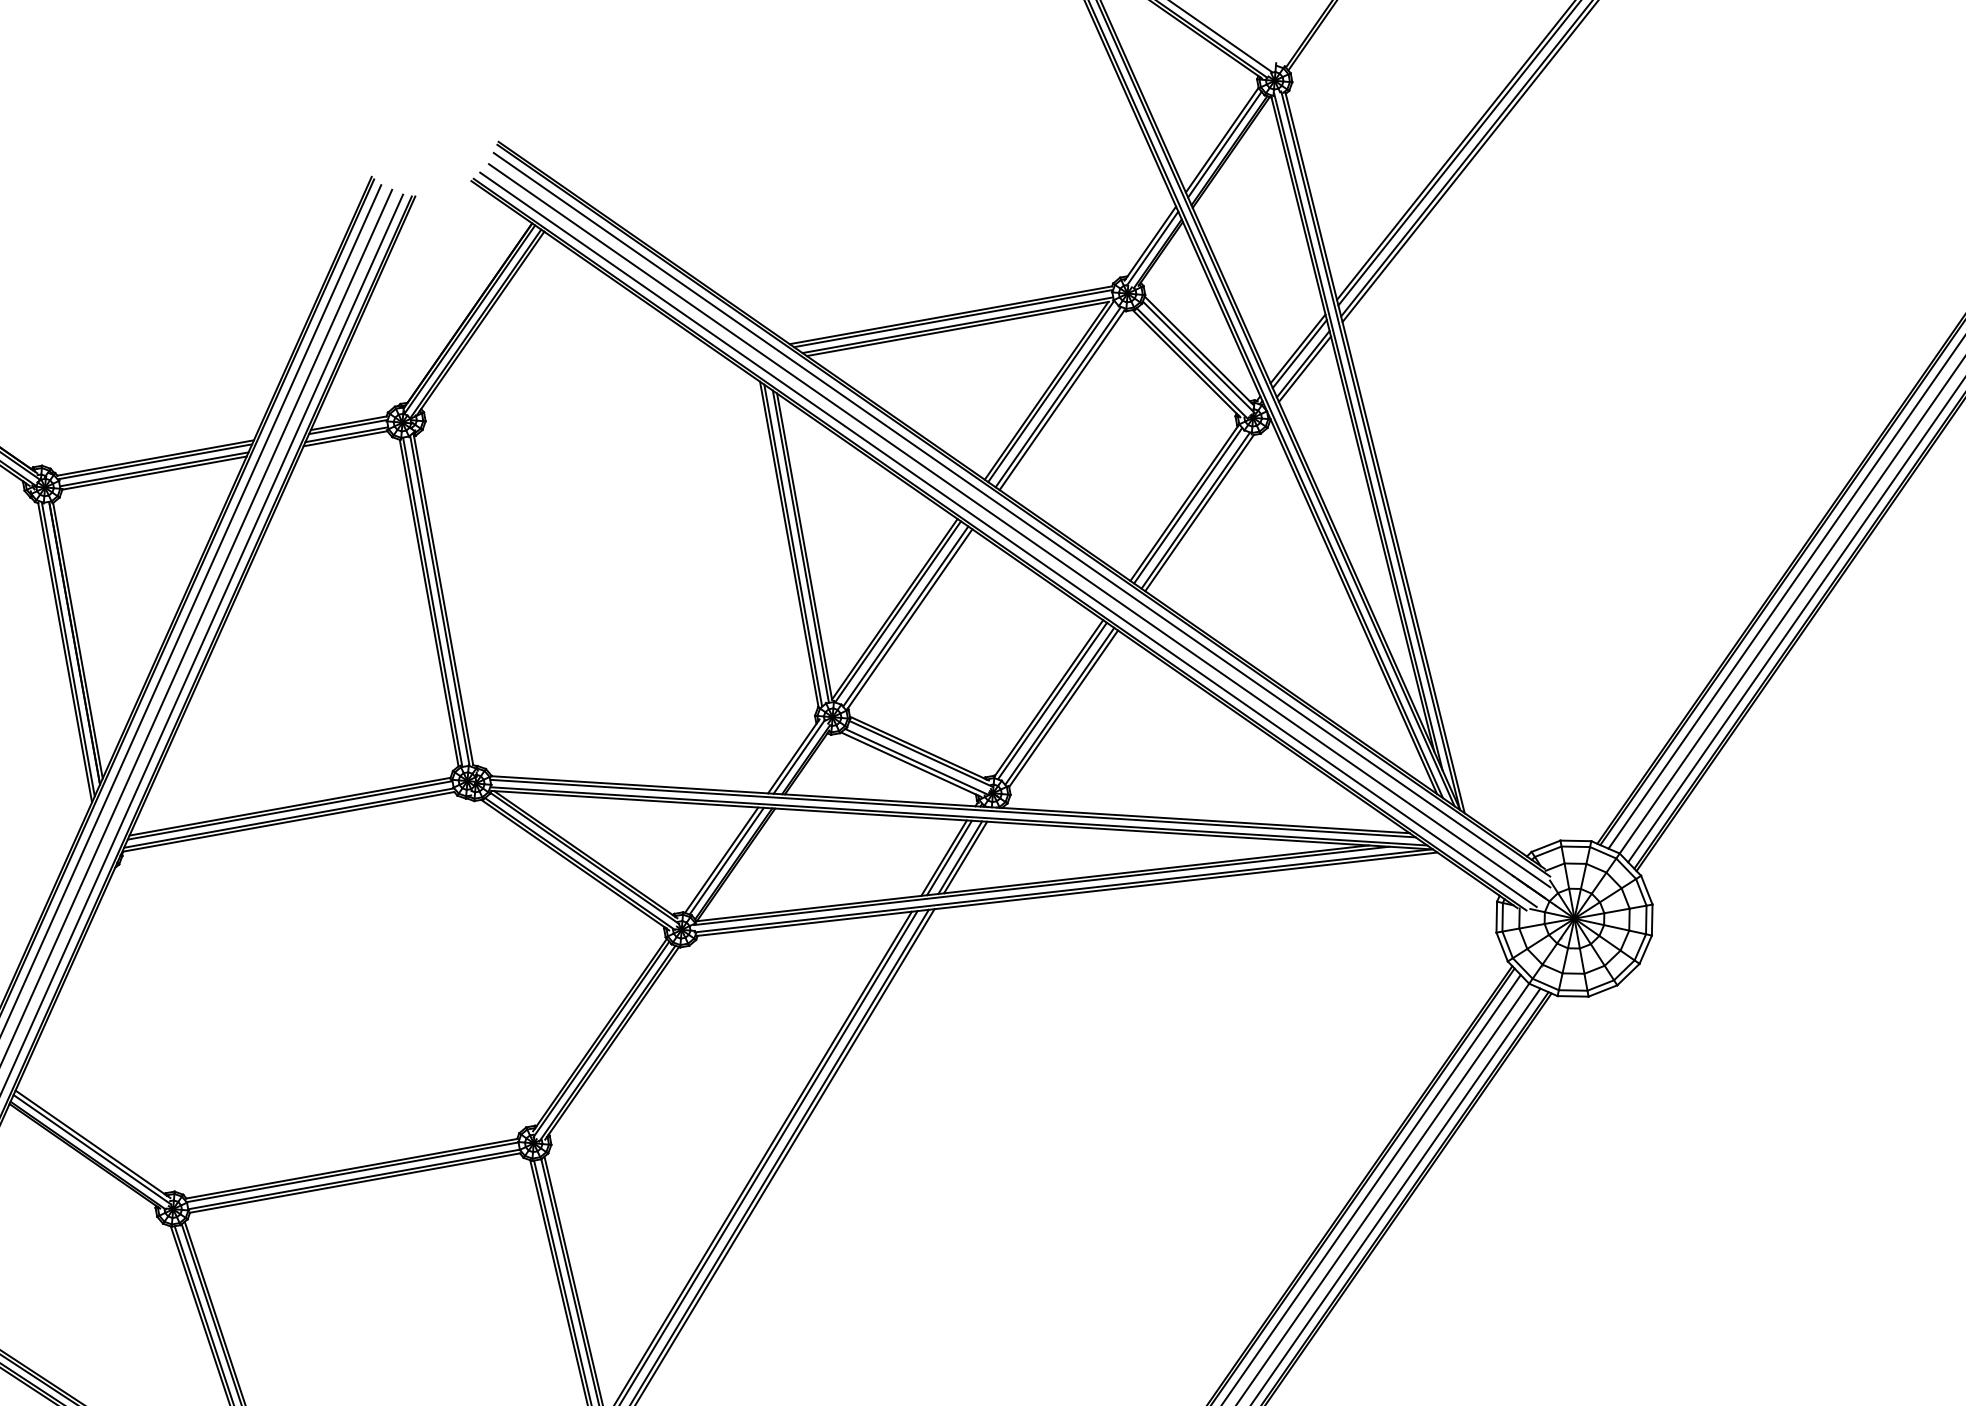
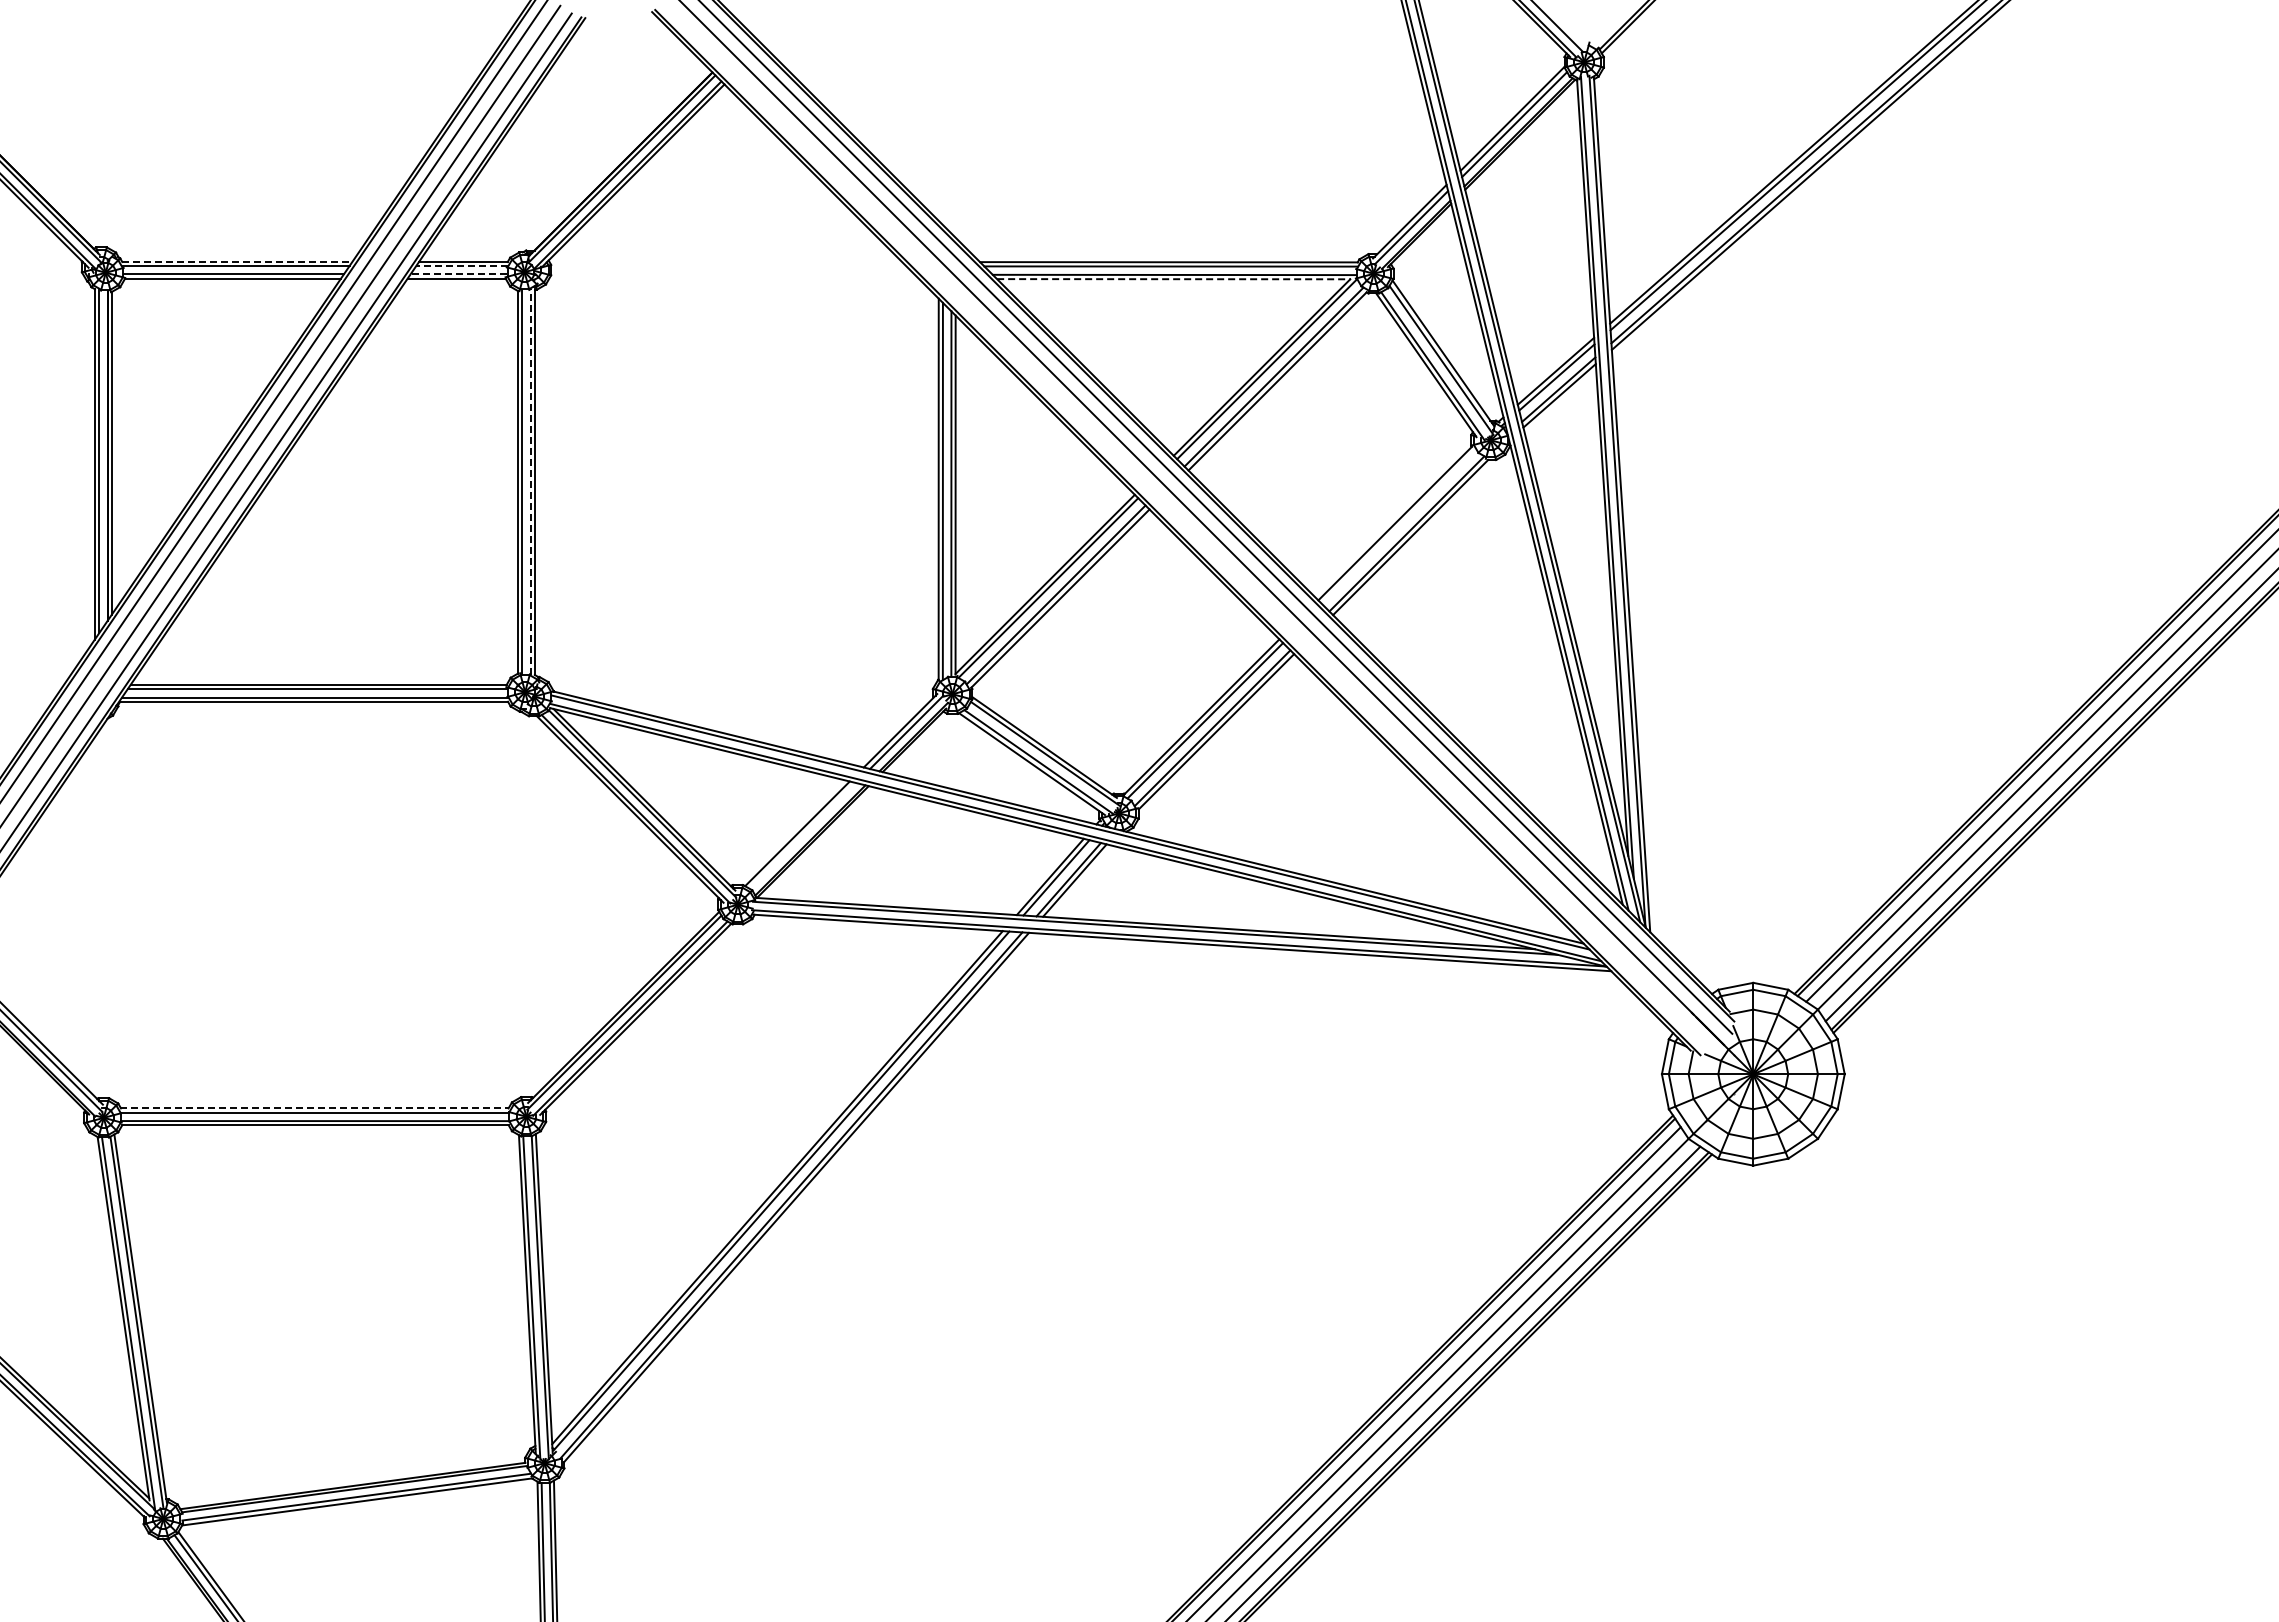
line: (958, 329) -> (1174, 279), solid -> dashed
line: (347, 427) -> (461, 266), solid -> dashed
line: (346, 434) -> (458, 274), solid -> dashed
line: (155, 457) -> (237, 261), solid -> dashed
line: (1188, 505) -> (1399, 526), removed
line: (1007, 539) -> (1187, 528), removed
line: (439, 601) -> (530, 482), solid -> dashed
line: (727, 860) -> (803, 835), removed
line: (352, 1168) -> (315, 1108), solid -> dashed

